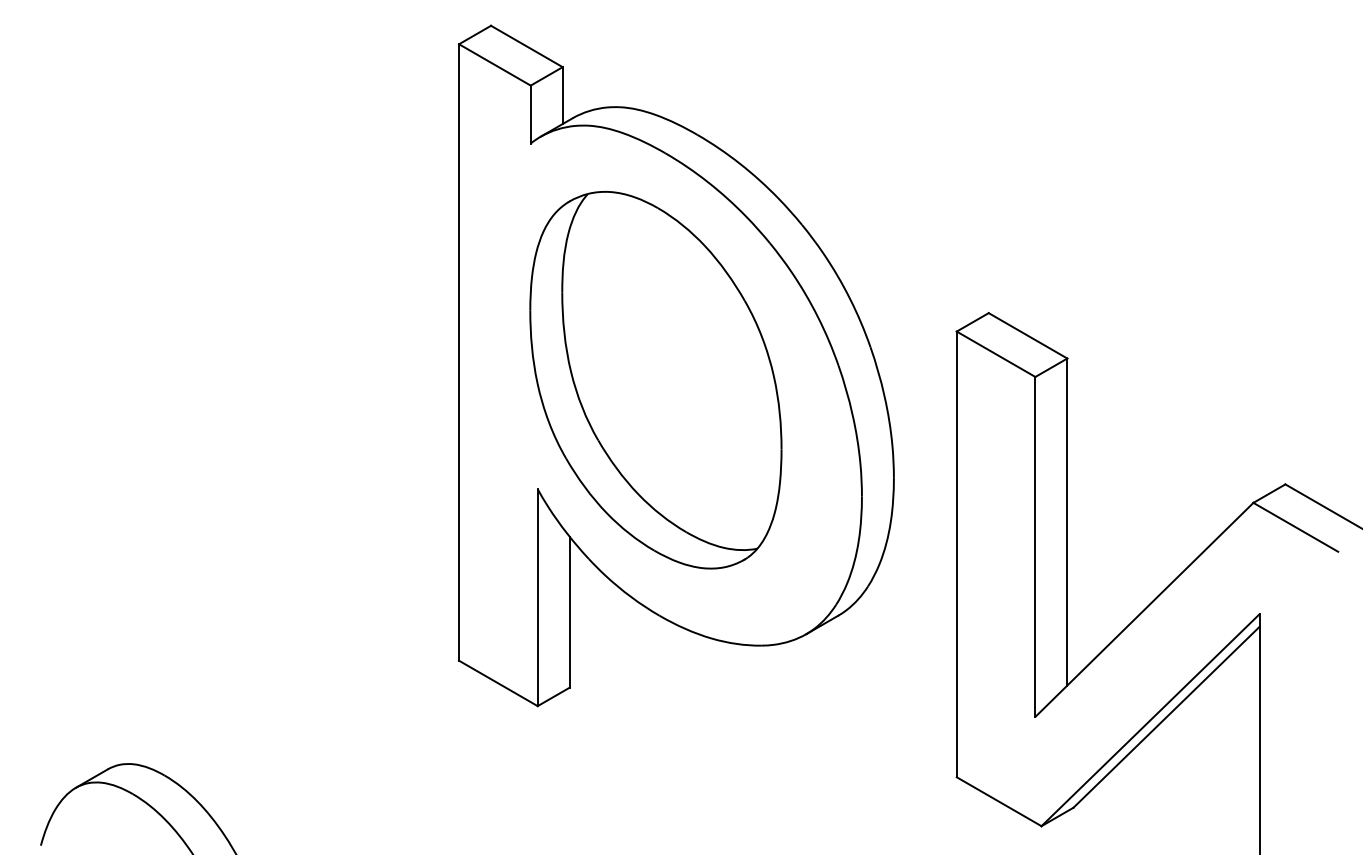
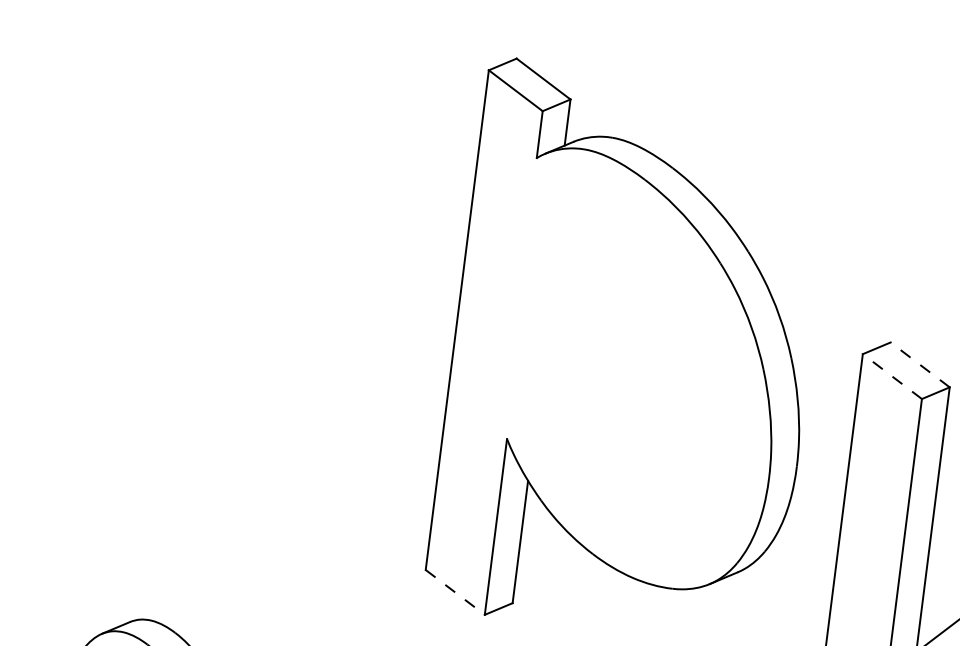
line: (1027, 335) -> (919, 364), solid -> dashed
line: (995, 354) -> (891, 376), solid -> dashed
part: (655, 380) -> (613, 362), removed
line: (498, 683) -> (455, 592), solid -> dashed

